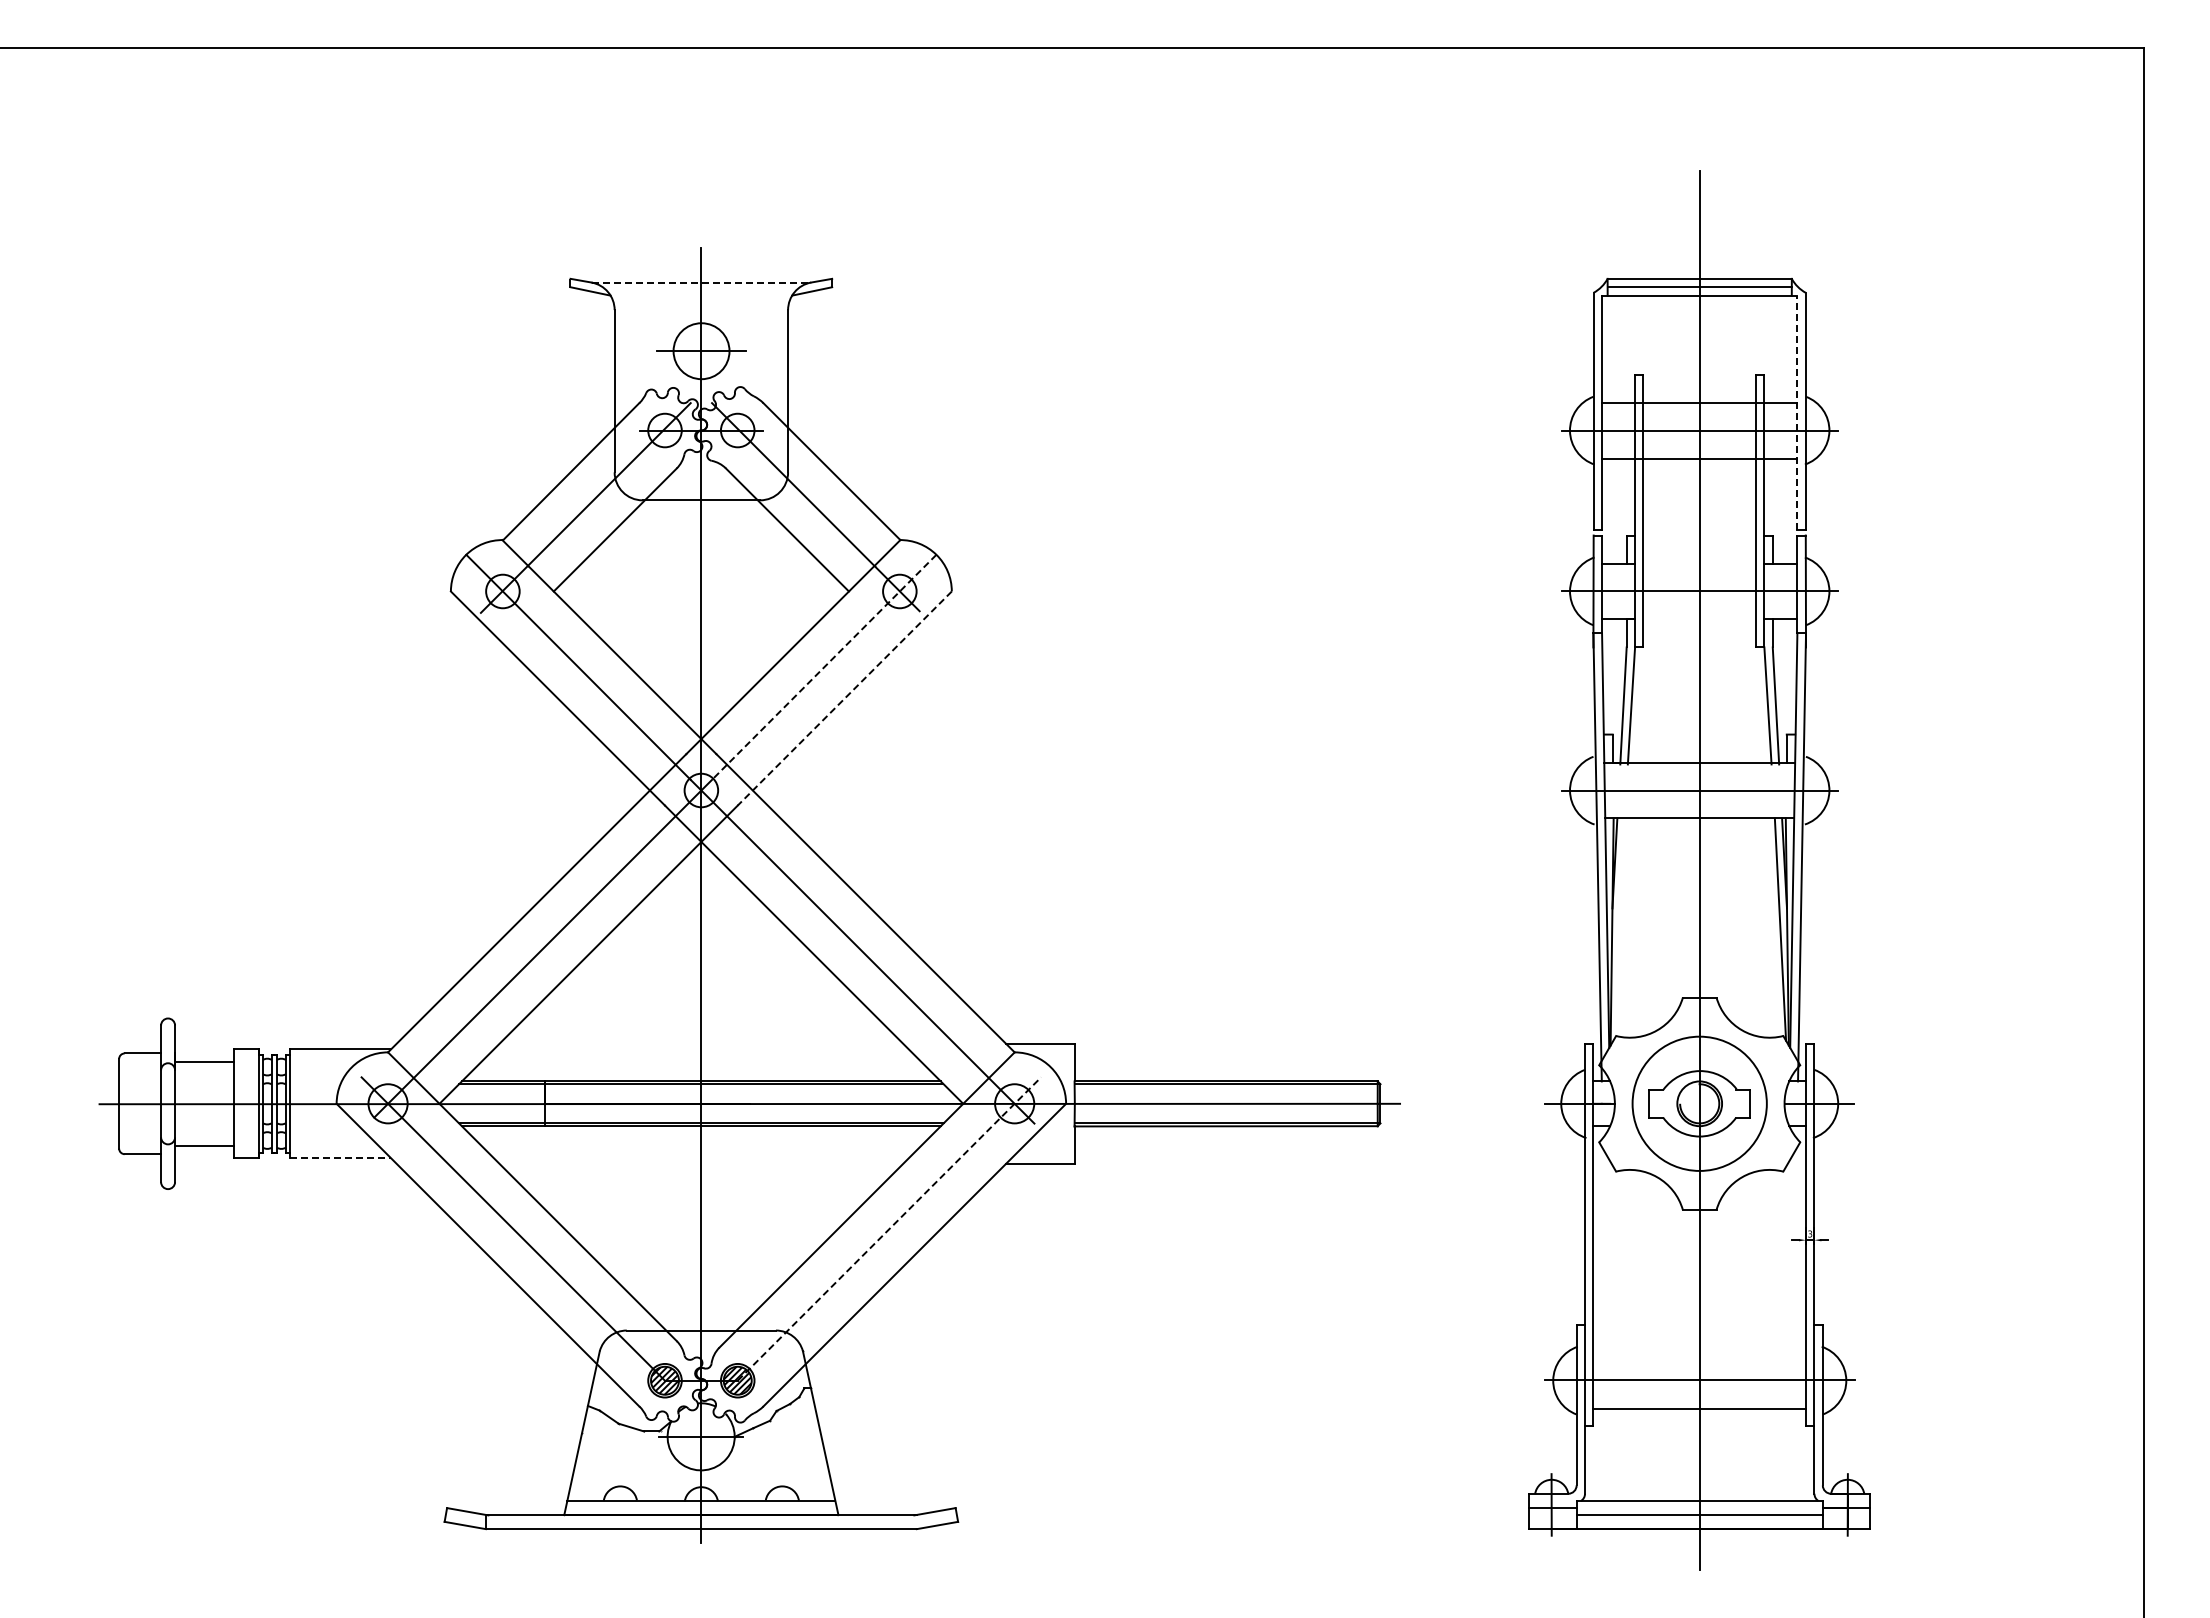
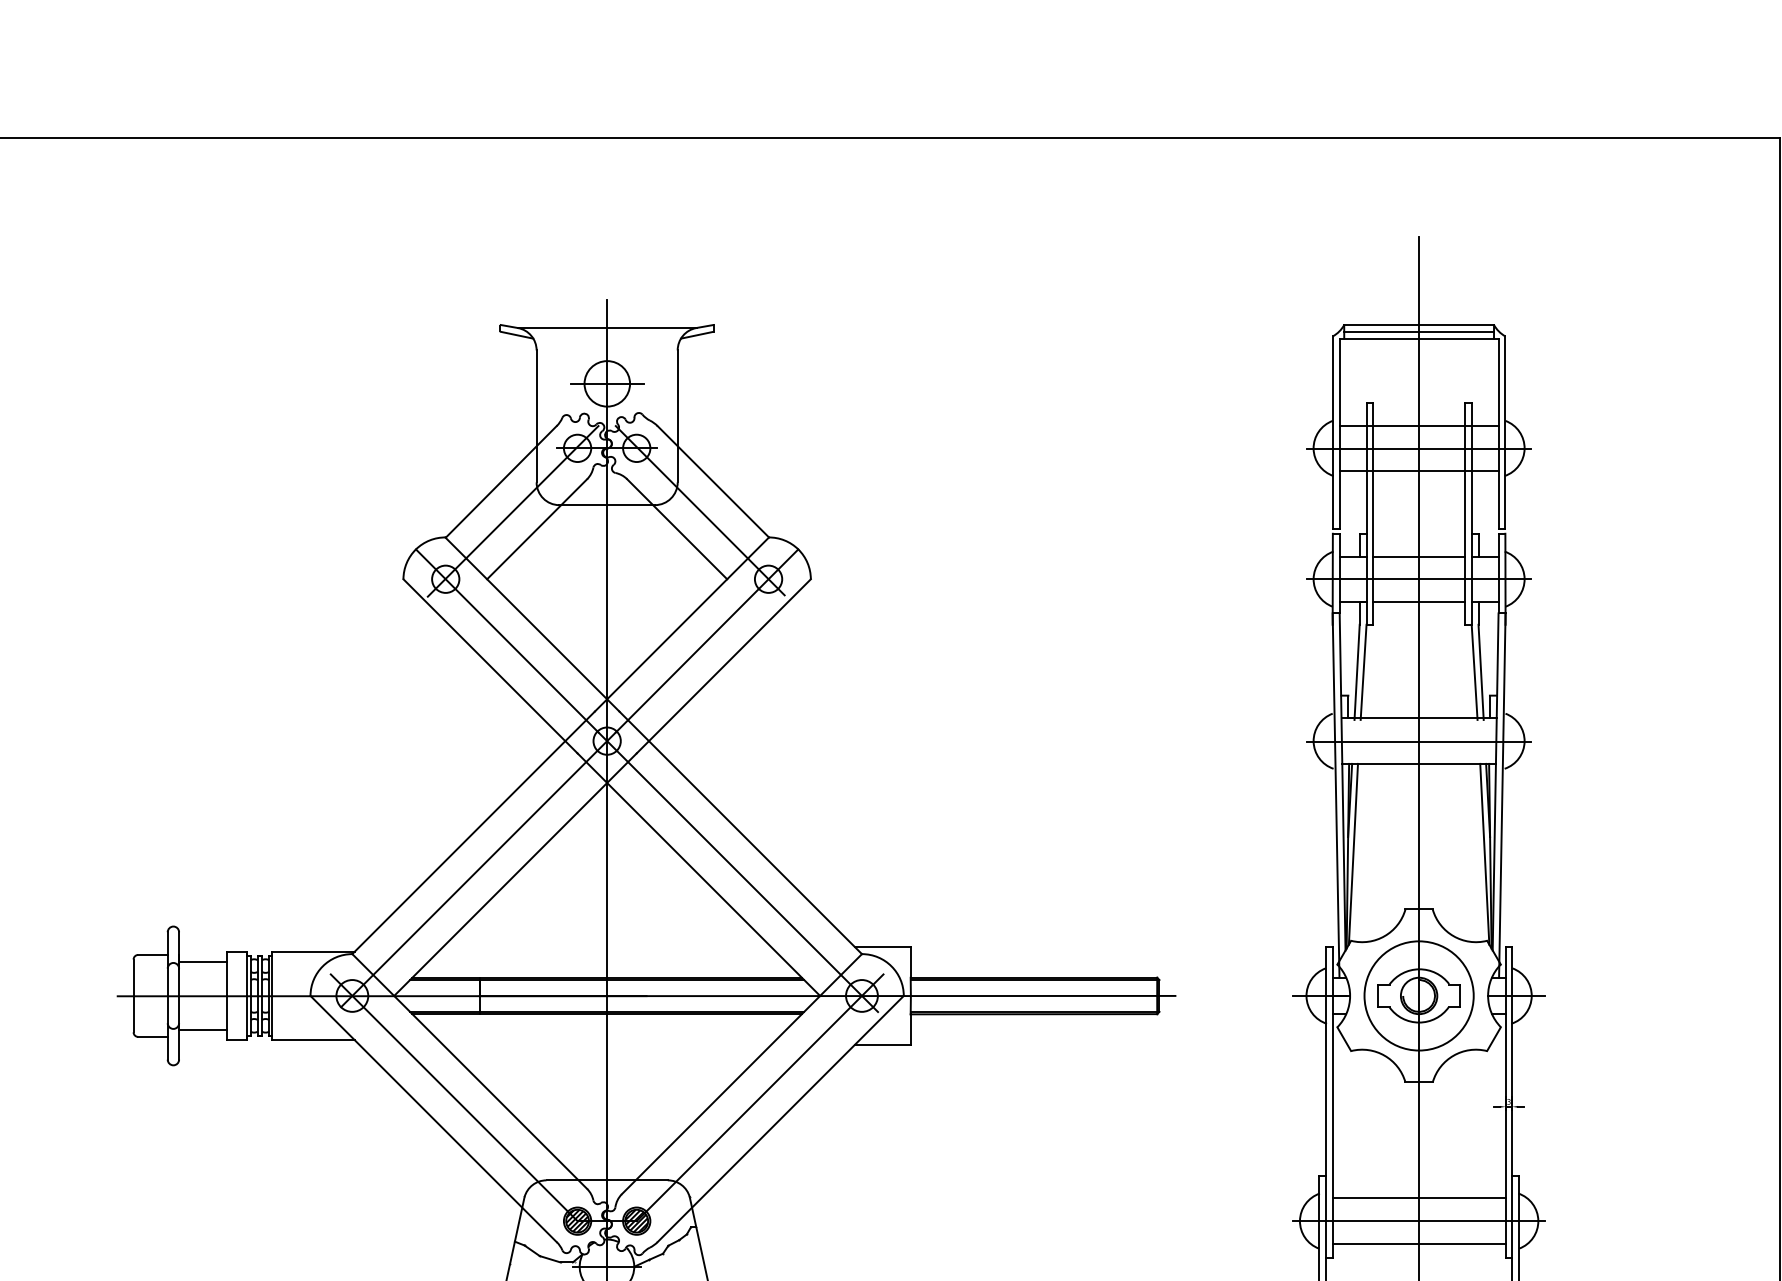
line: (702, 282) -> (608, 327), dashed -> solid
line: (1797, 412) -> (1498, 433), dashed -> solid
line: (1699, 563) -> (1418, 556), added
line: (1699, 619) -> (1418, 602), added
line: (824, 667) -> (707, 641), dashed -> solid
line: (844, 698) -> (723, 666), dashed -> solid
line: (1618, 929) -> (1353, 854), added
line: (340, 1158) -> (313, 1040), dashed -> solid
line: (889, 1229) -> (760, 1098), dashed -> solid
line: (1699, 1352) -> (1418, 1198), added

